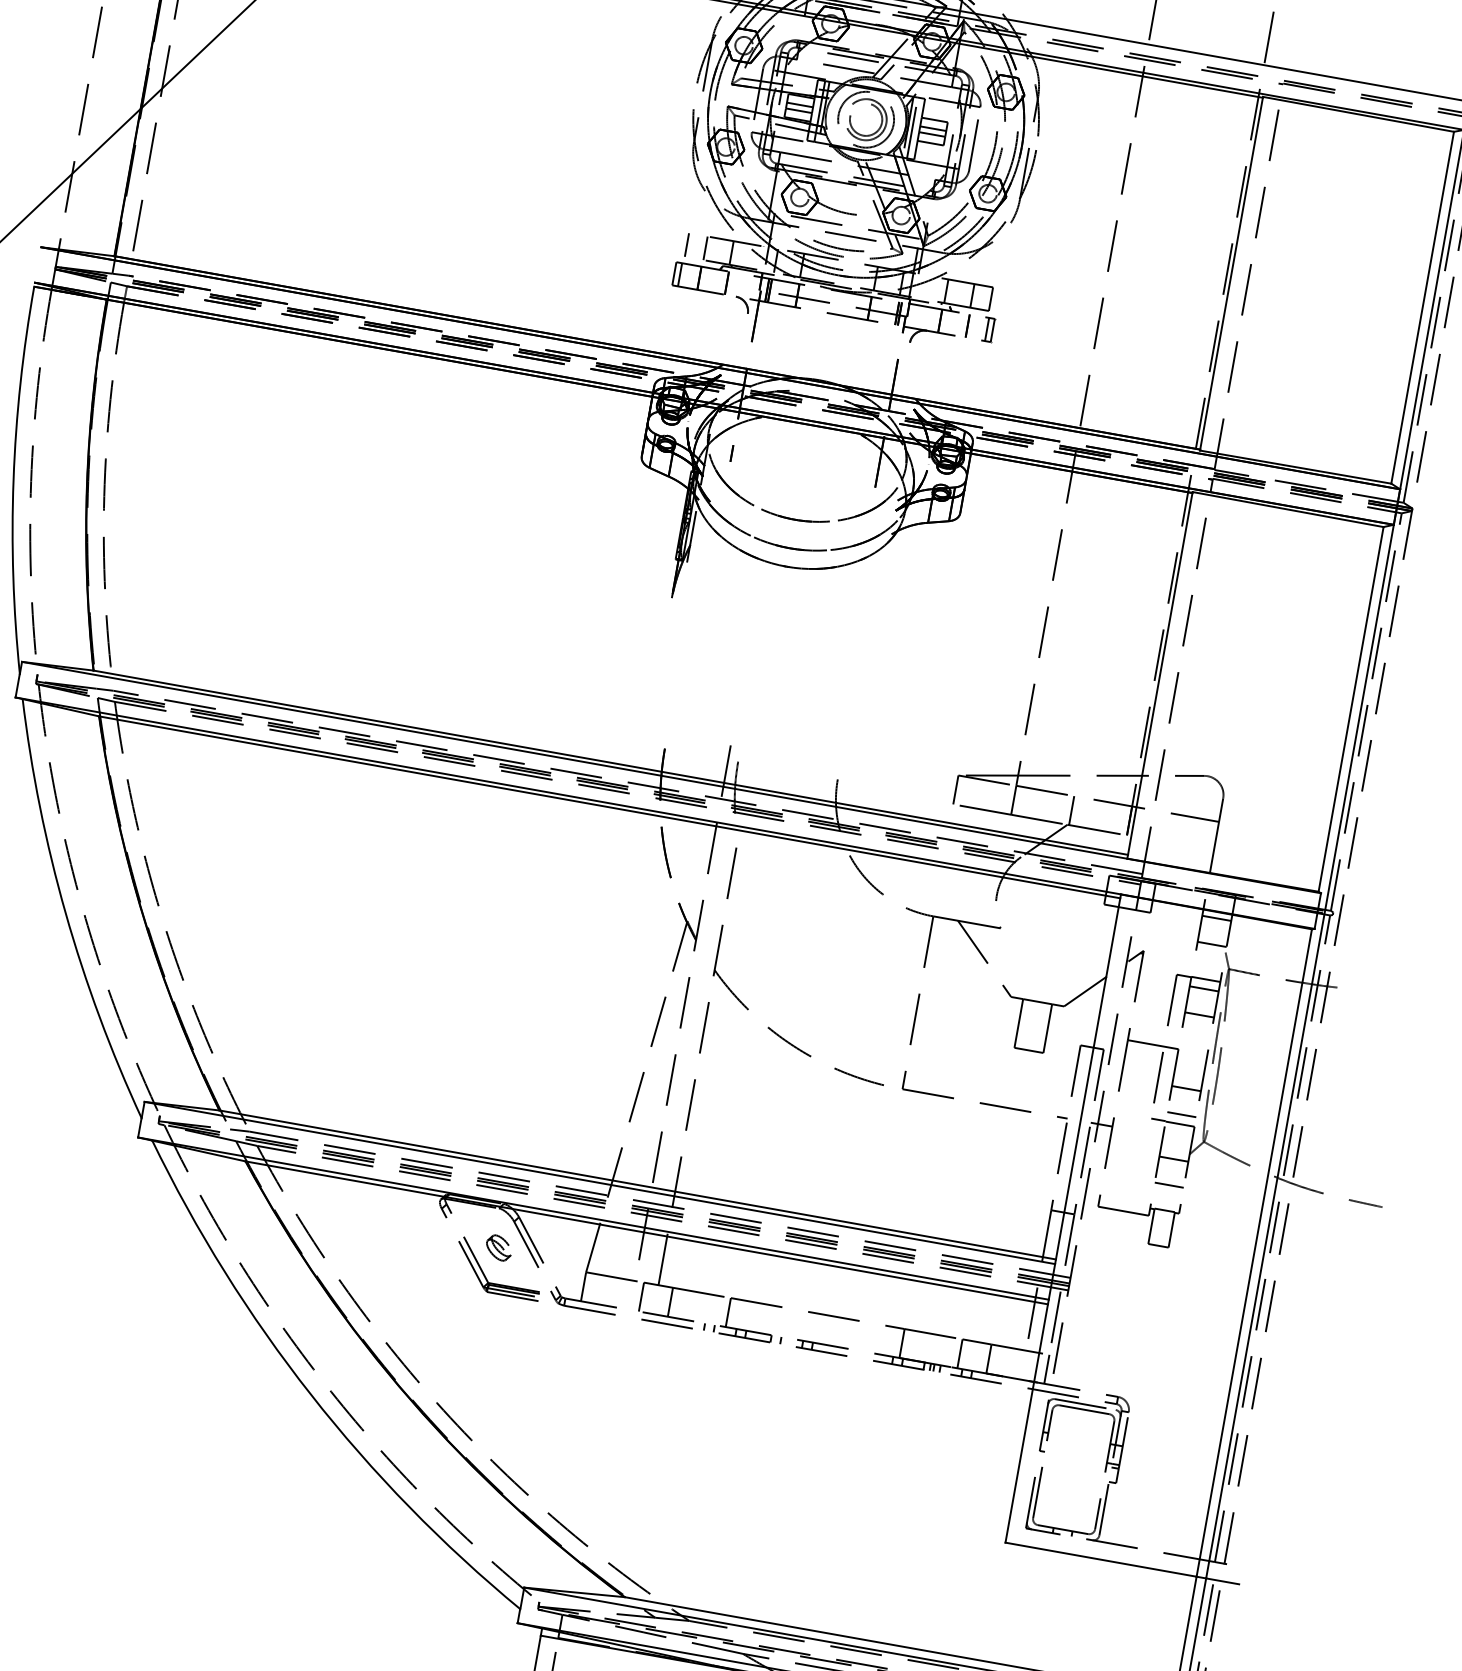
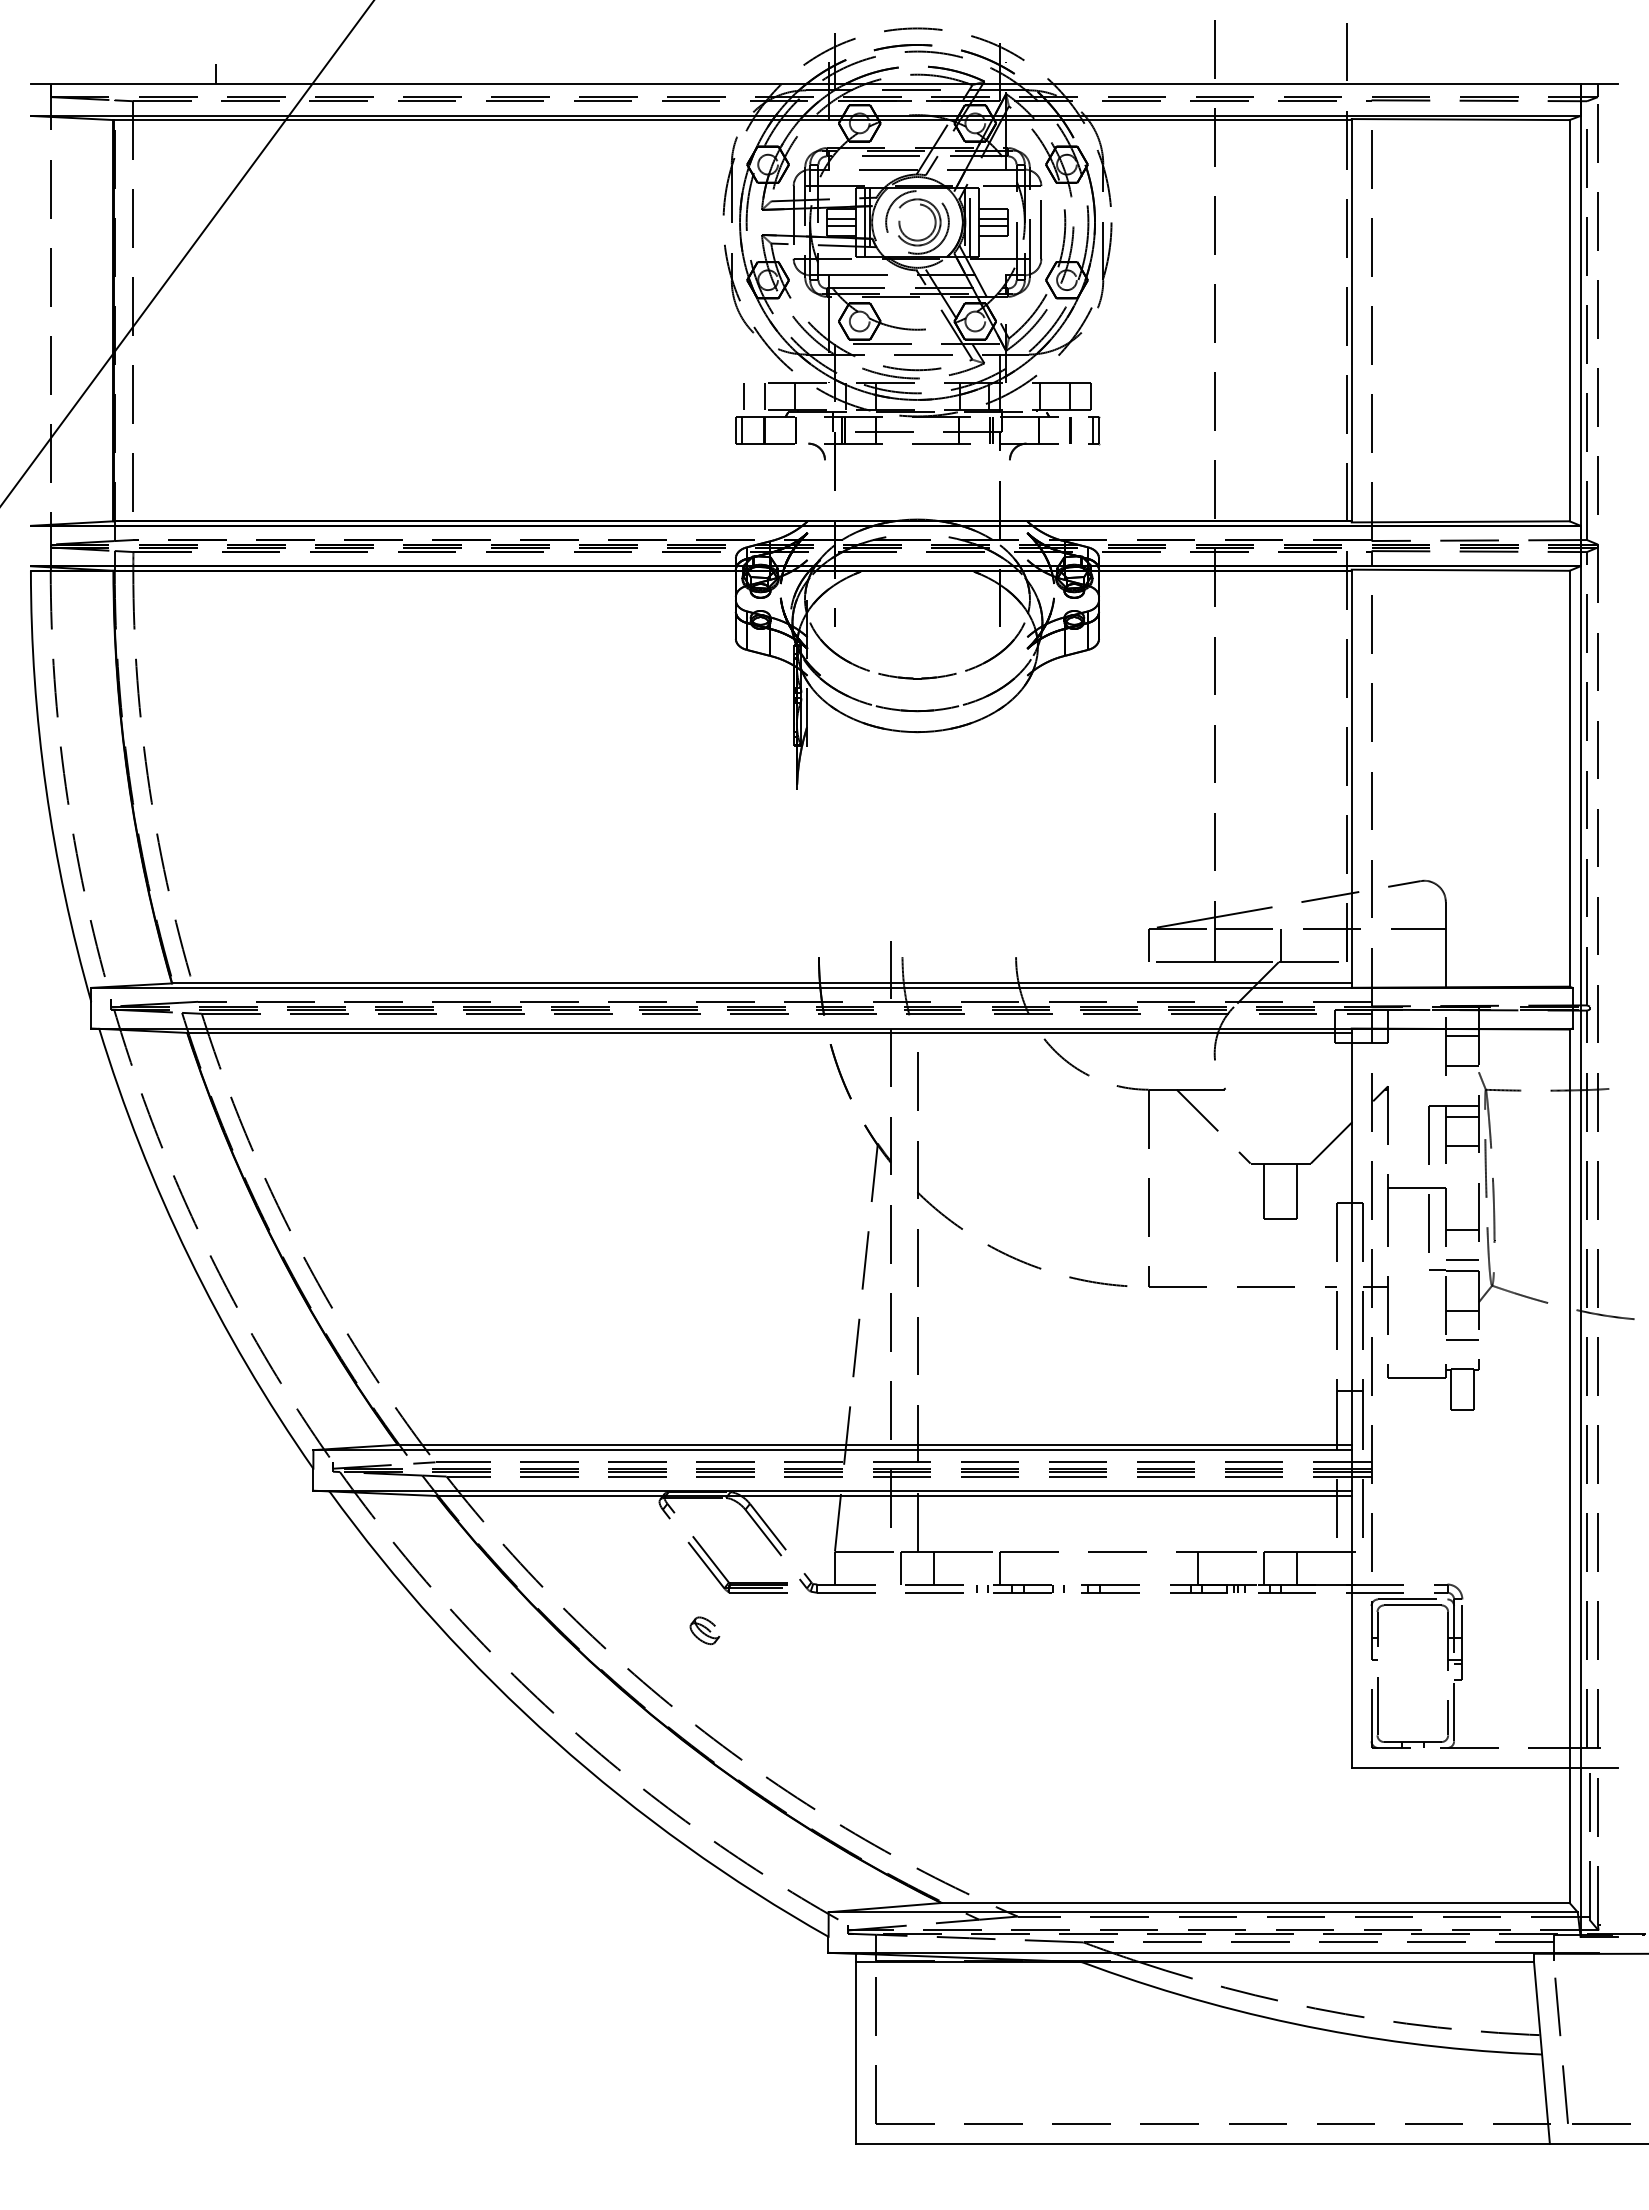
part: (498, 1247) -> (704, 1630), moved
line: (1047, 1368) -> (1363, 1567), removed

